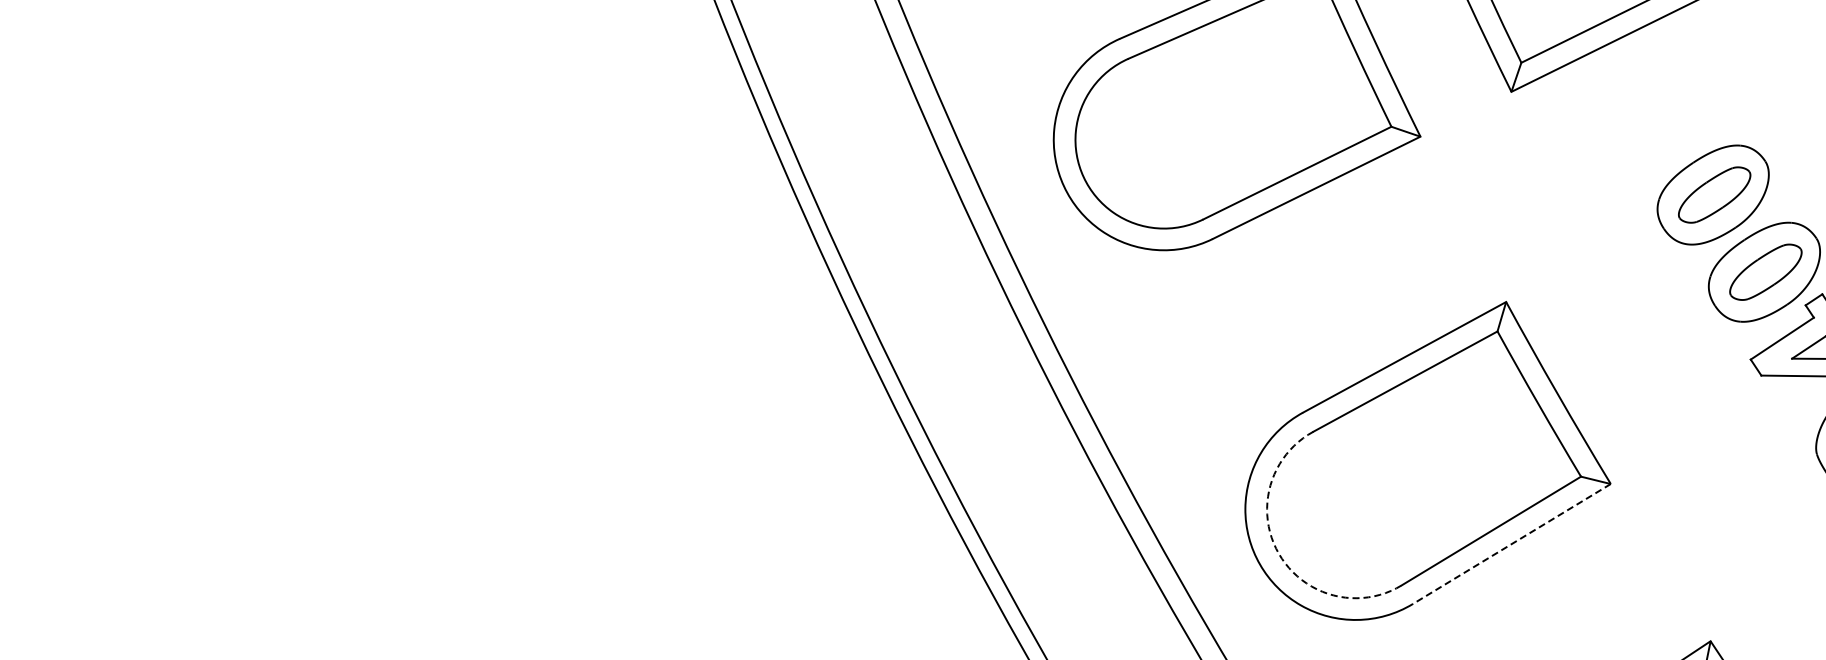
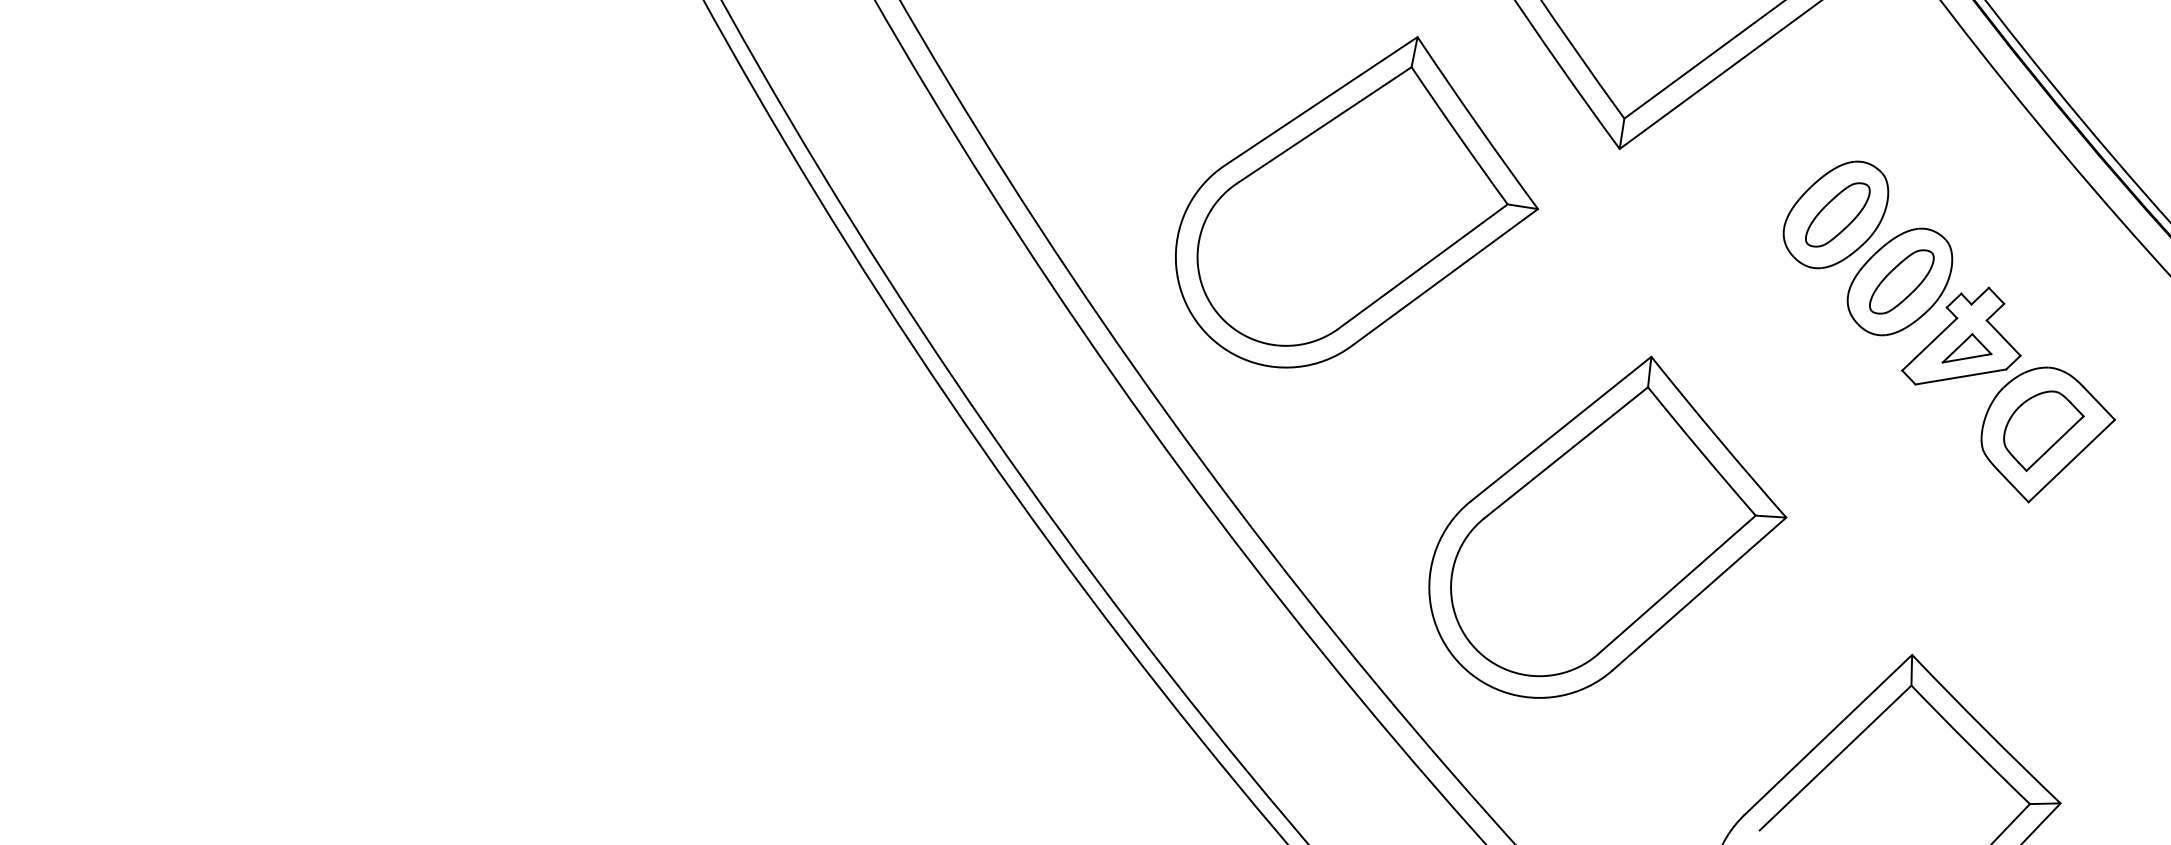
line: (1511, 544) -> (1699, 594), dashed -> solid
arc: (1278, 553) -> (1471, 644), dashed -> solid

